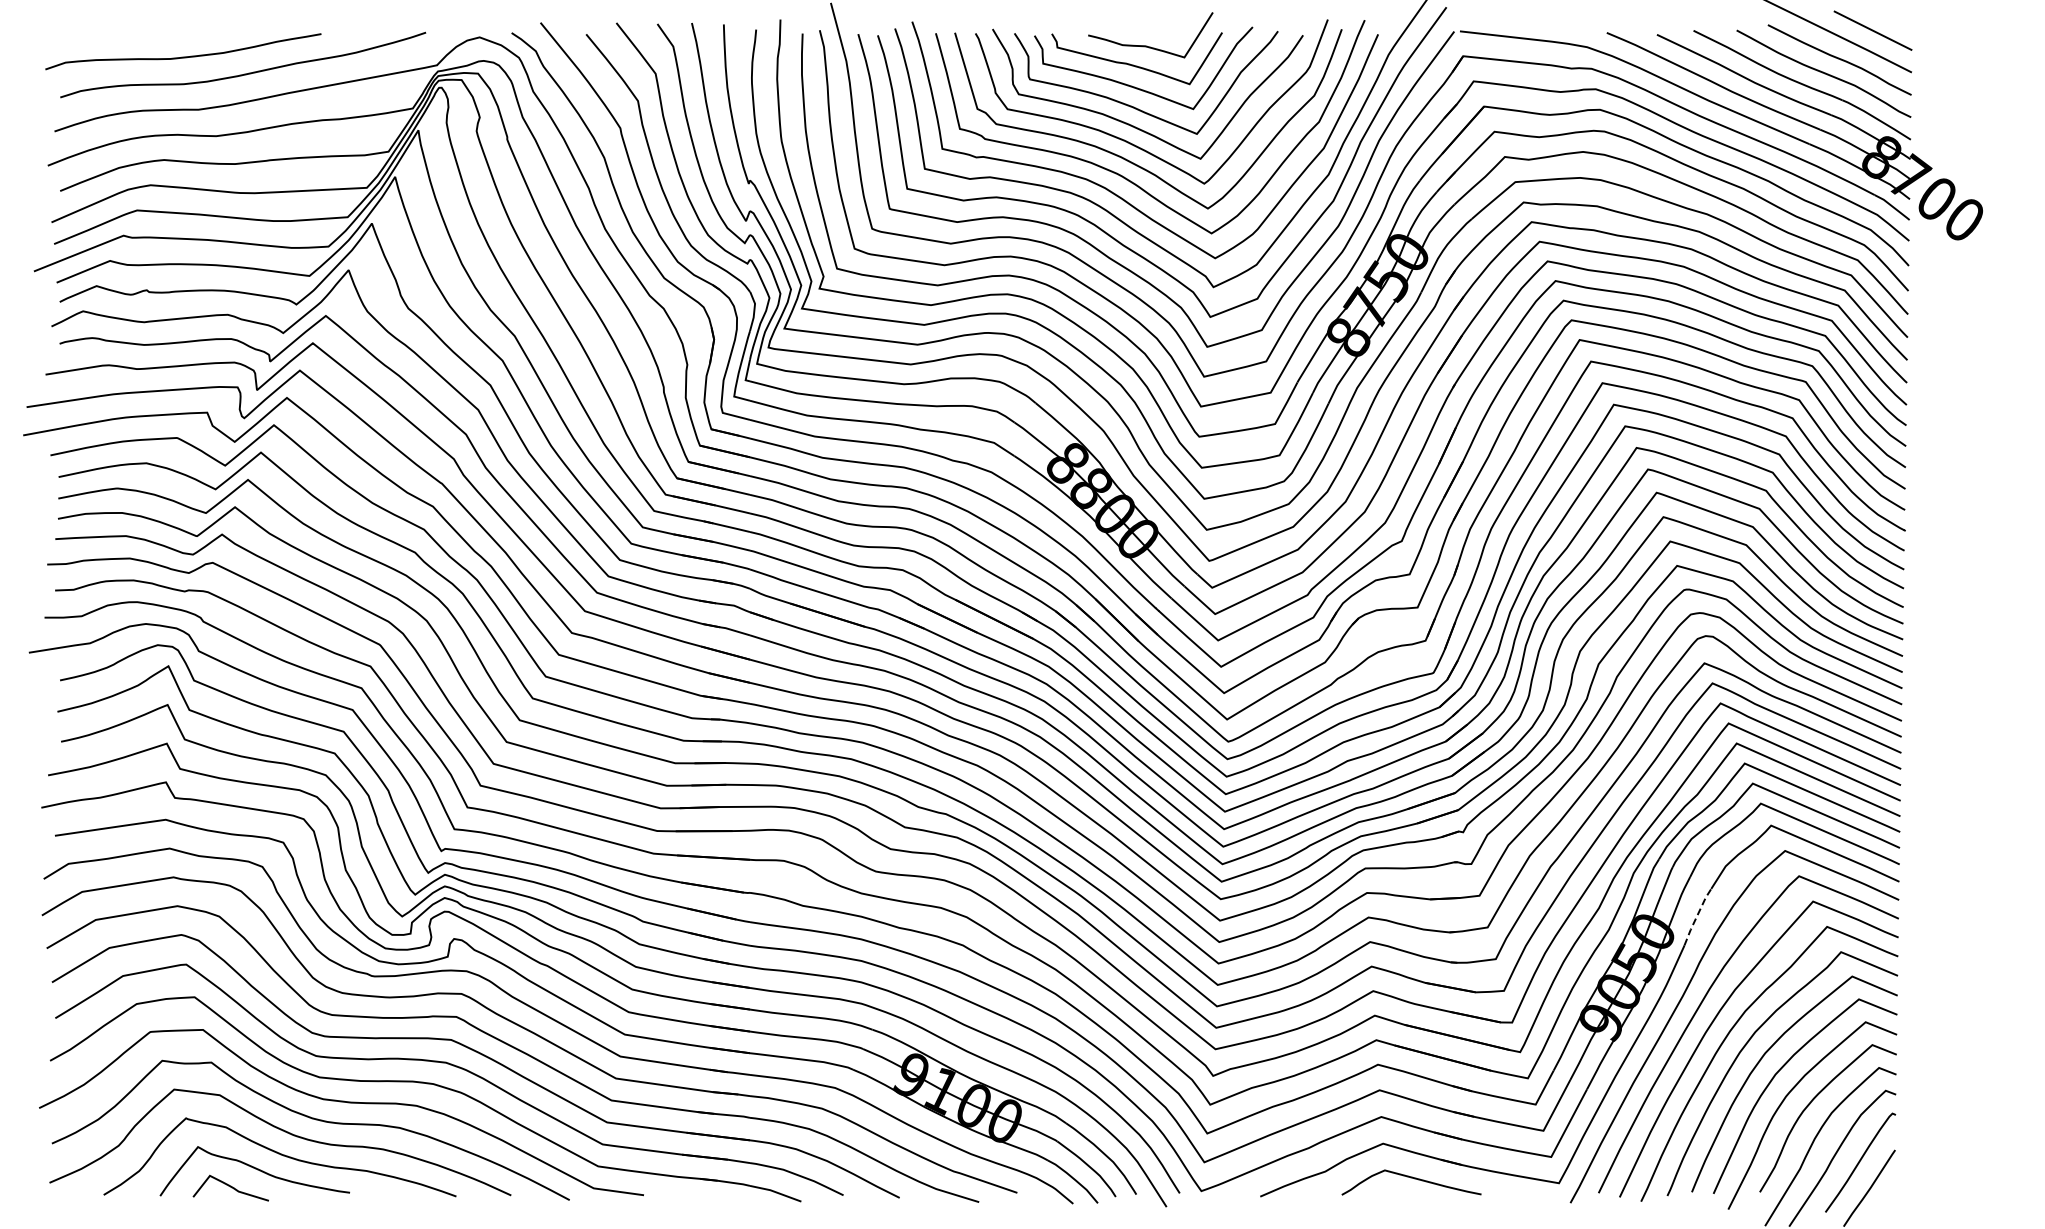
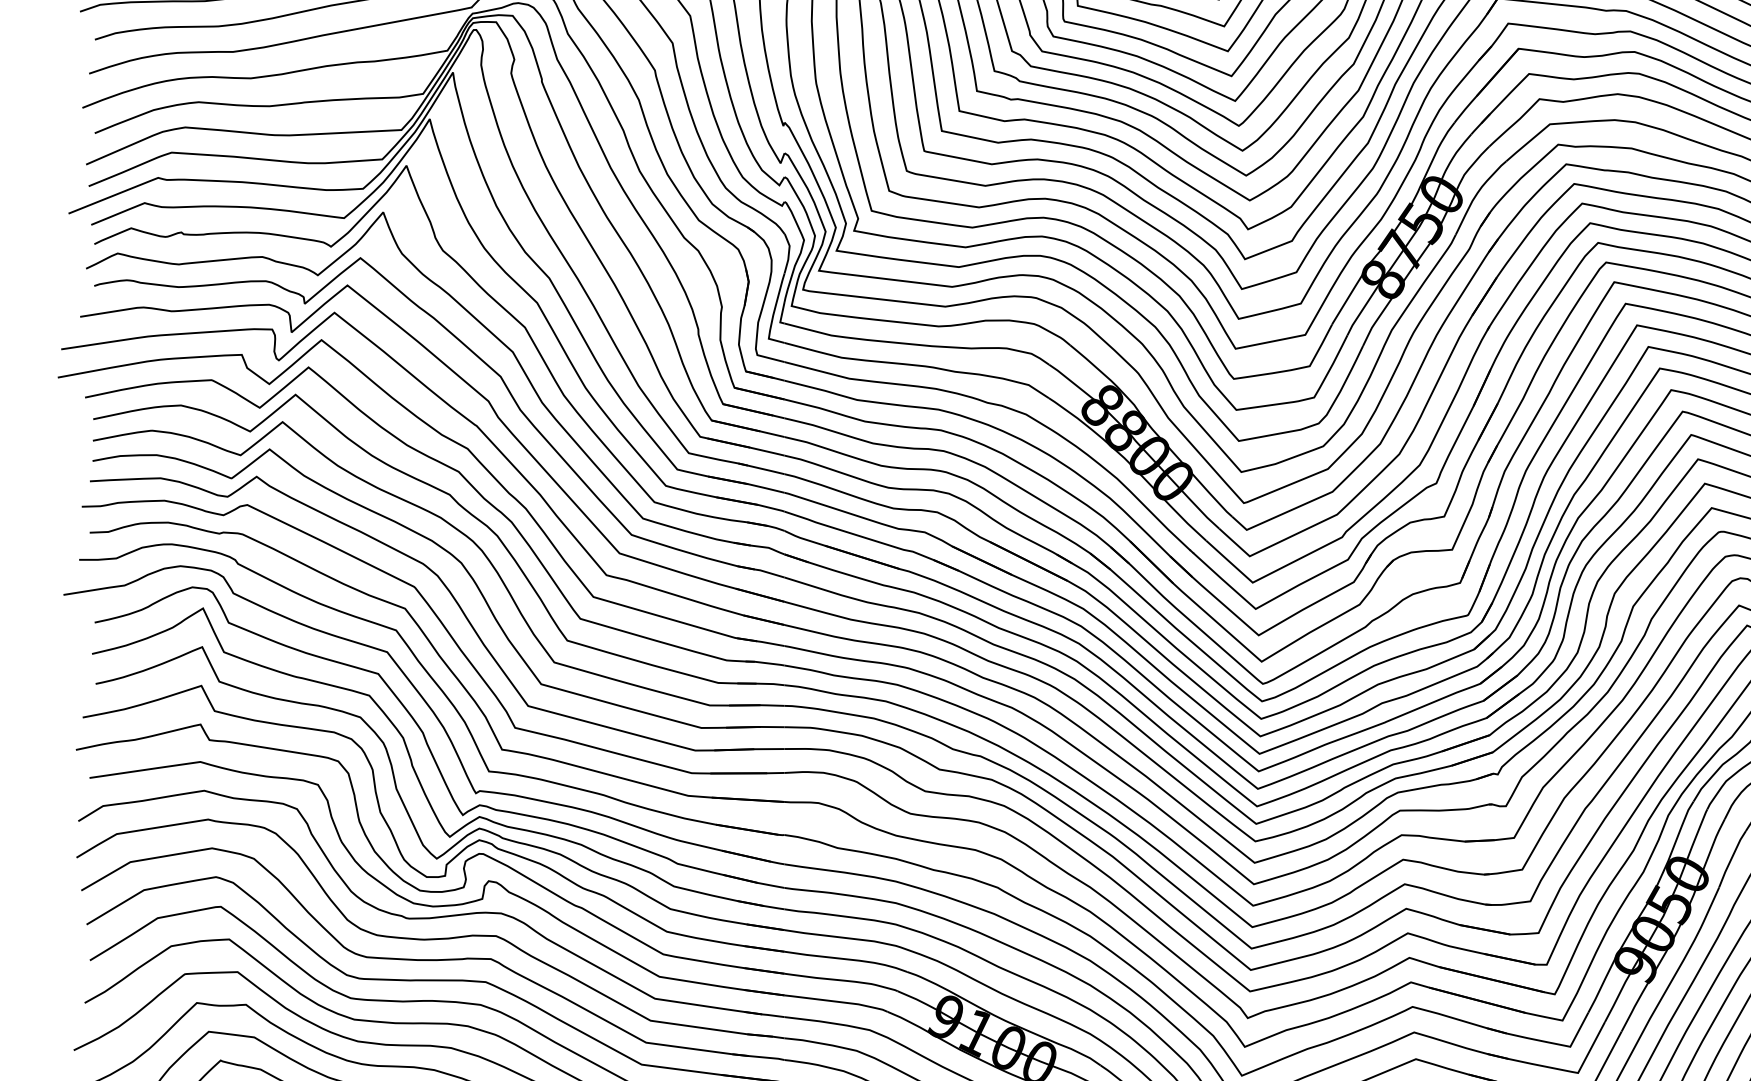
line: (1697, 916) -> (1732, 858), dashed -> solid

